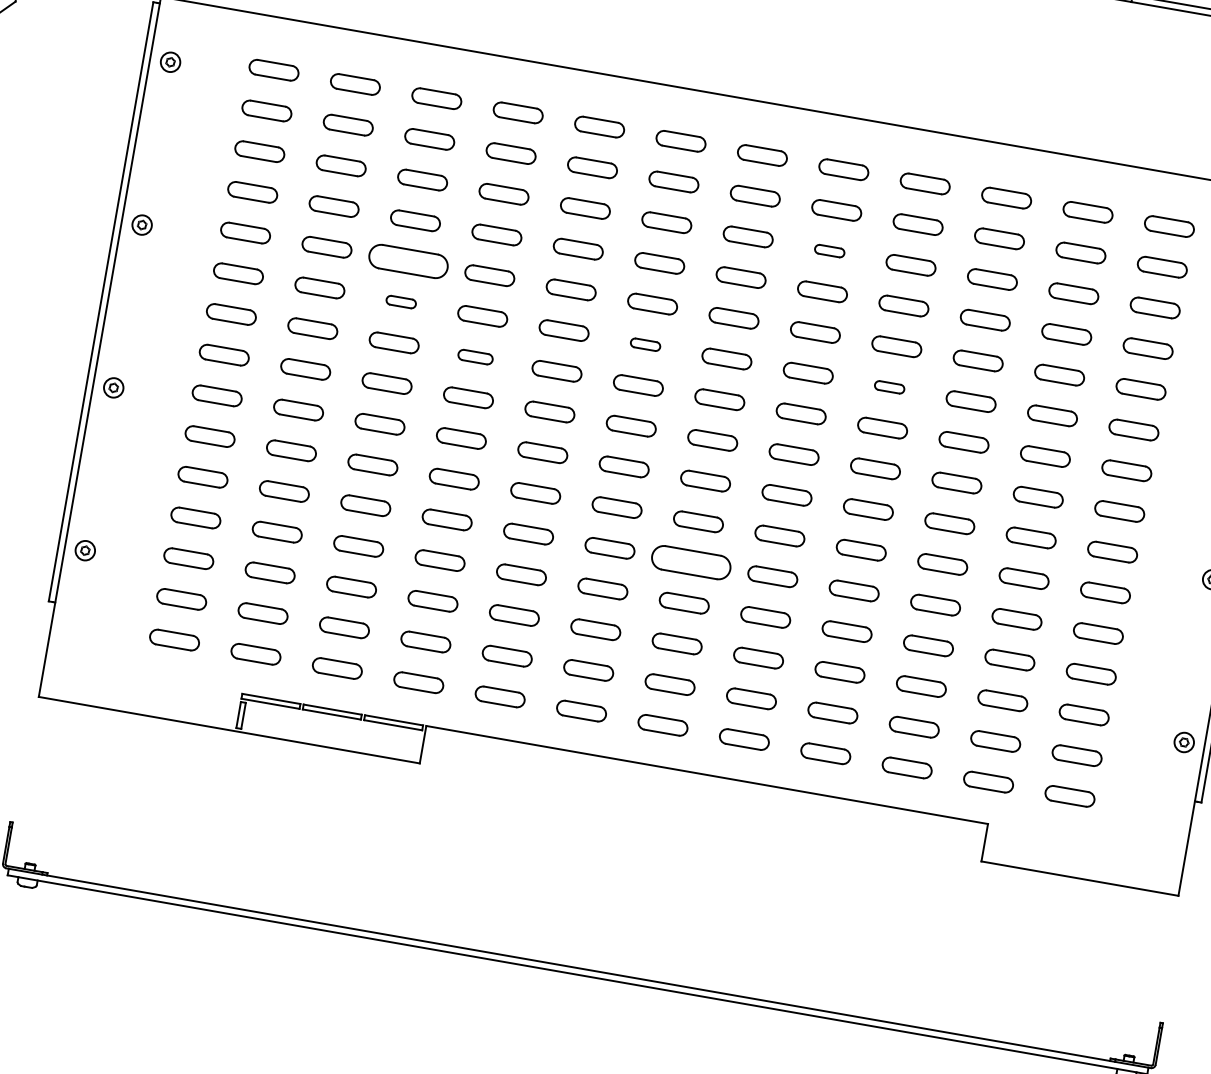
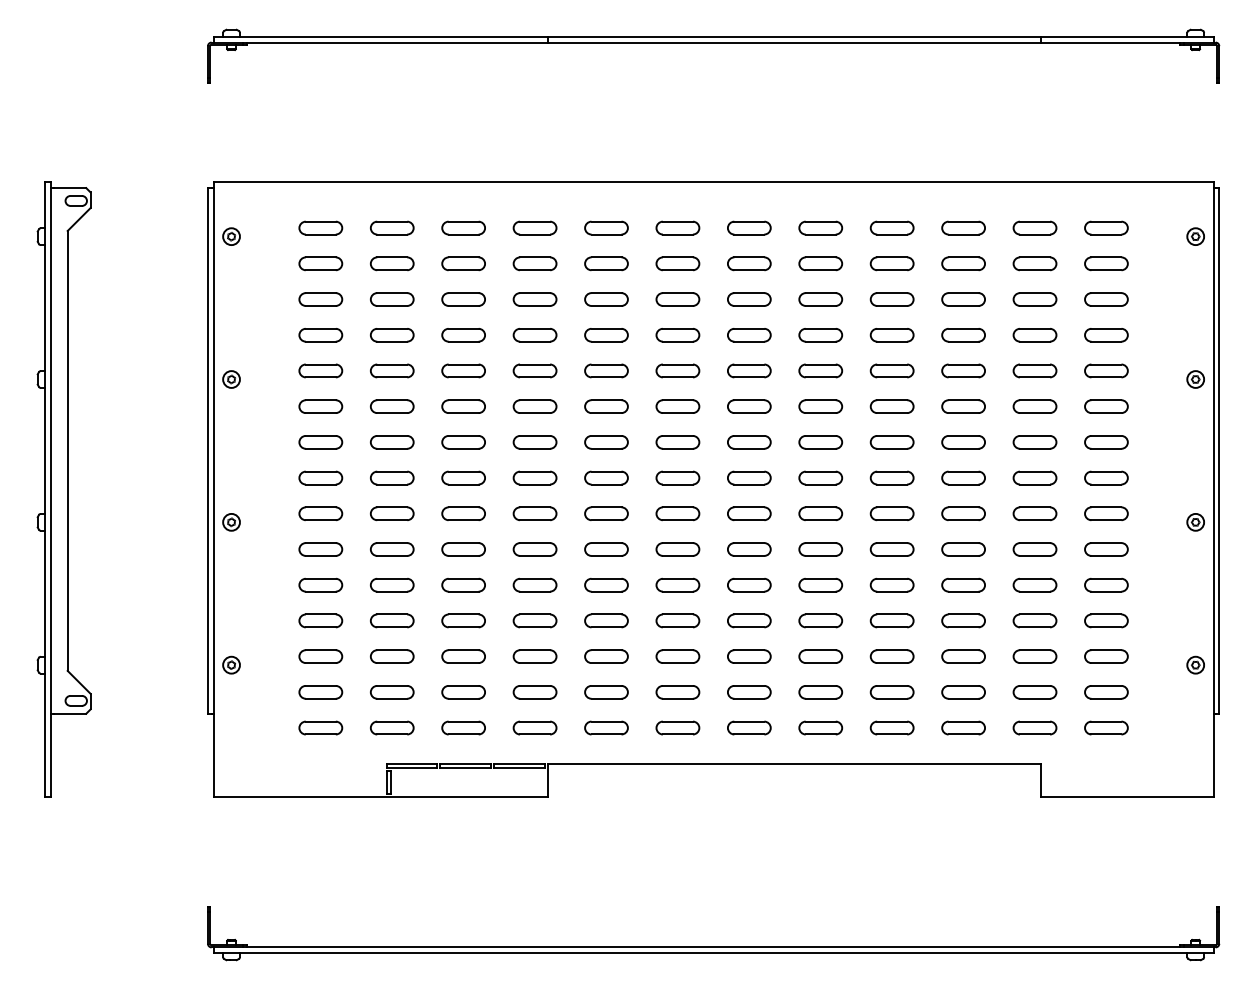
part: (829, 251) -> (820, 299), size x1.67
part: (408, 260) -> (463, 370), size x0.62
part: (401, 301) -> (463, 406), size x1.67
part: (645, 344) -> (677, 406), size x1.67
part: (474, 357) -> (534, 442), size x1.43
part: (888, 387) -> (891, 406), size x1.67
part: (691, 561) -> (749, 584), size x0.62

